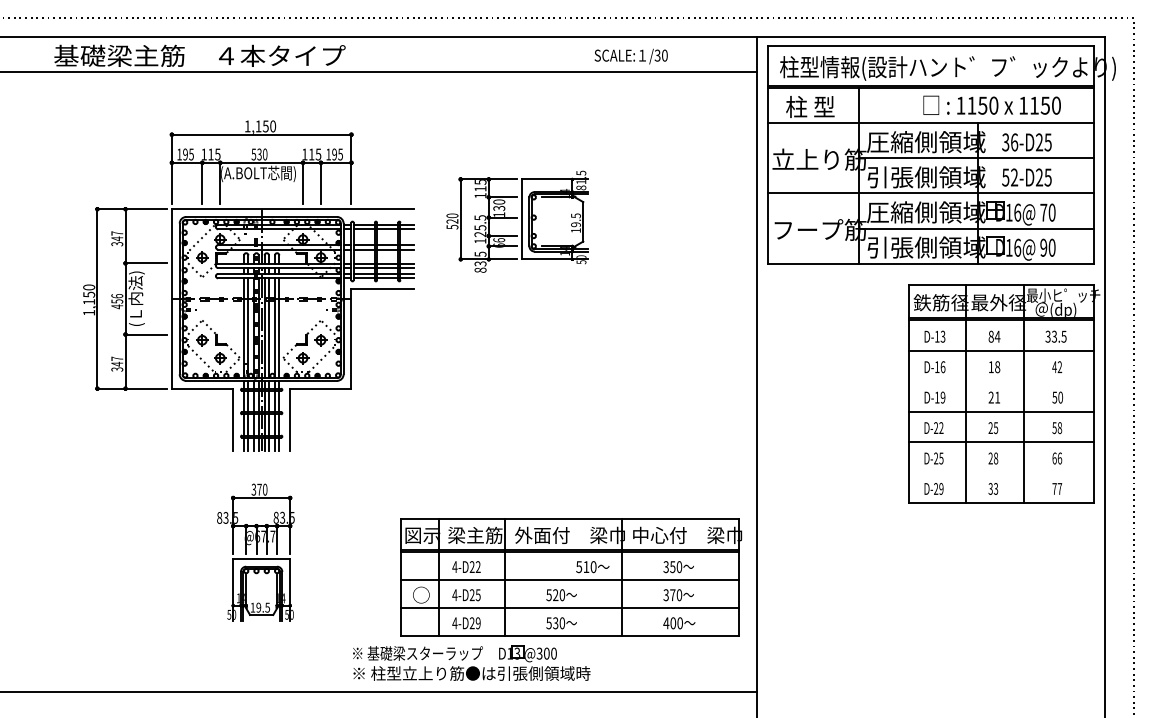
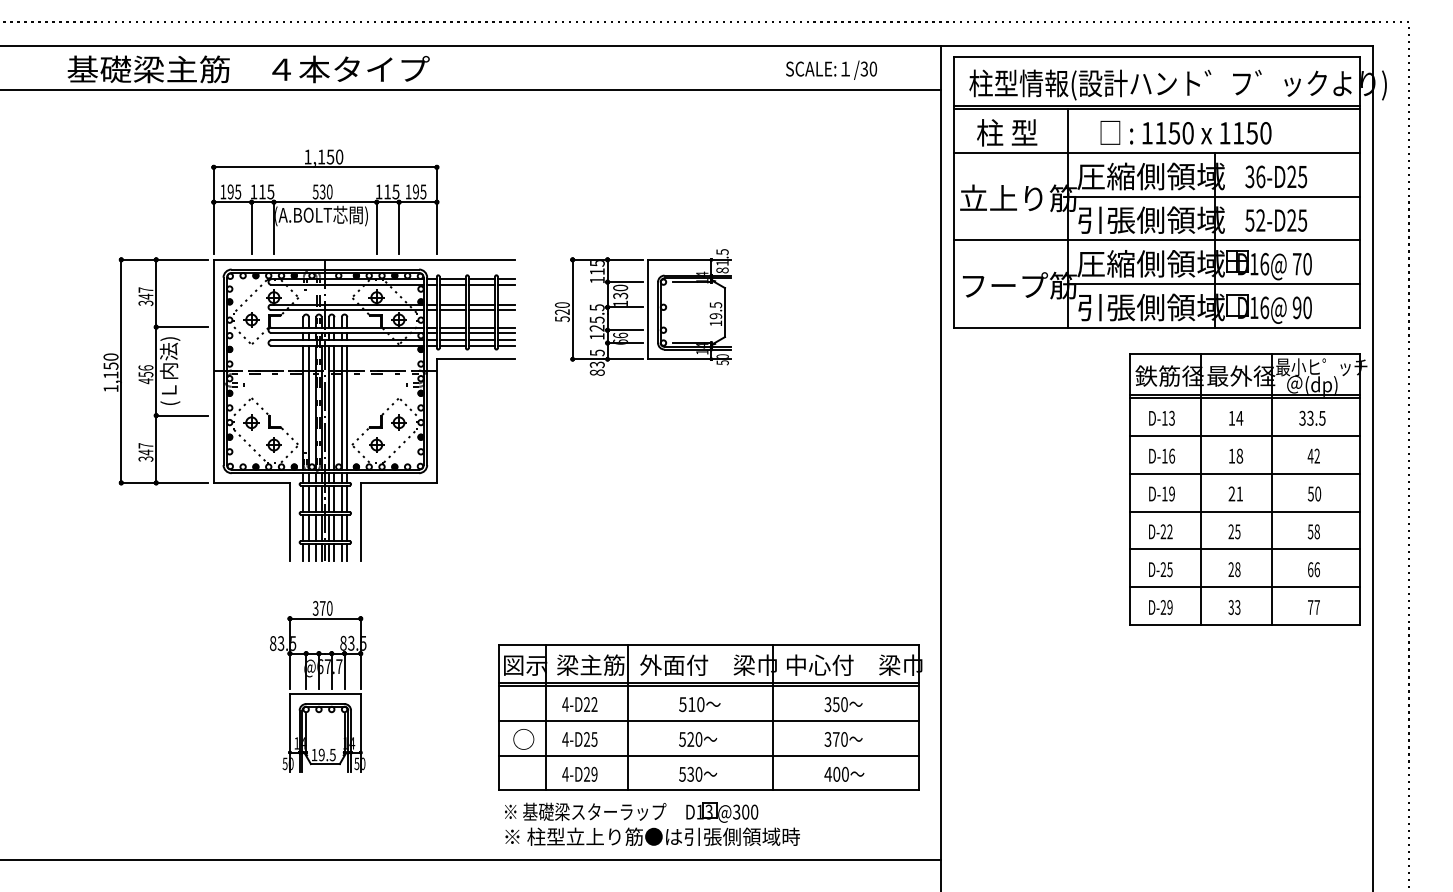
text: (631, 55) -> (831, 69), moved
text: (991, 105) -> (1185, 132), moved
part: (517, 221) -> (643, 312), moved
text: (990, 336) -> (1231, 417), 84 -> 14
line: (1001, 381) -> (1244, 473), added
line: (1001, 472) -> (1244, 587), added
text: (592, 567) -> (699, 704), moved
part: (471, 662) -> (652, 823), moved

